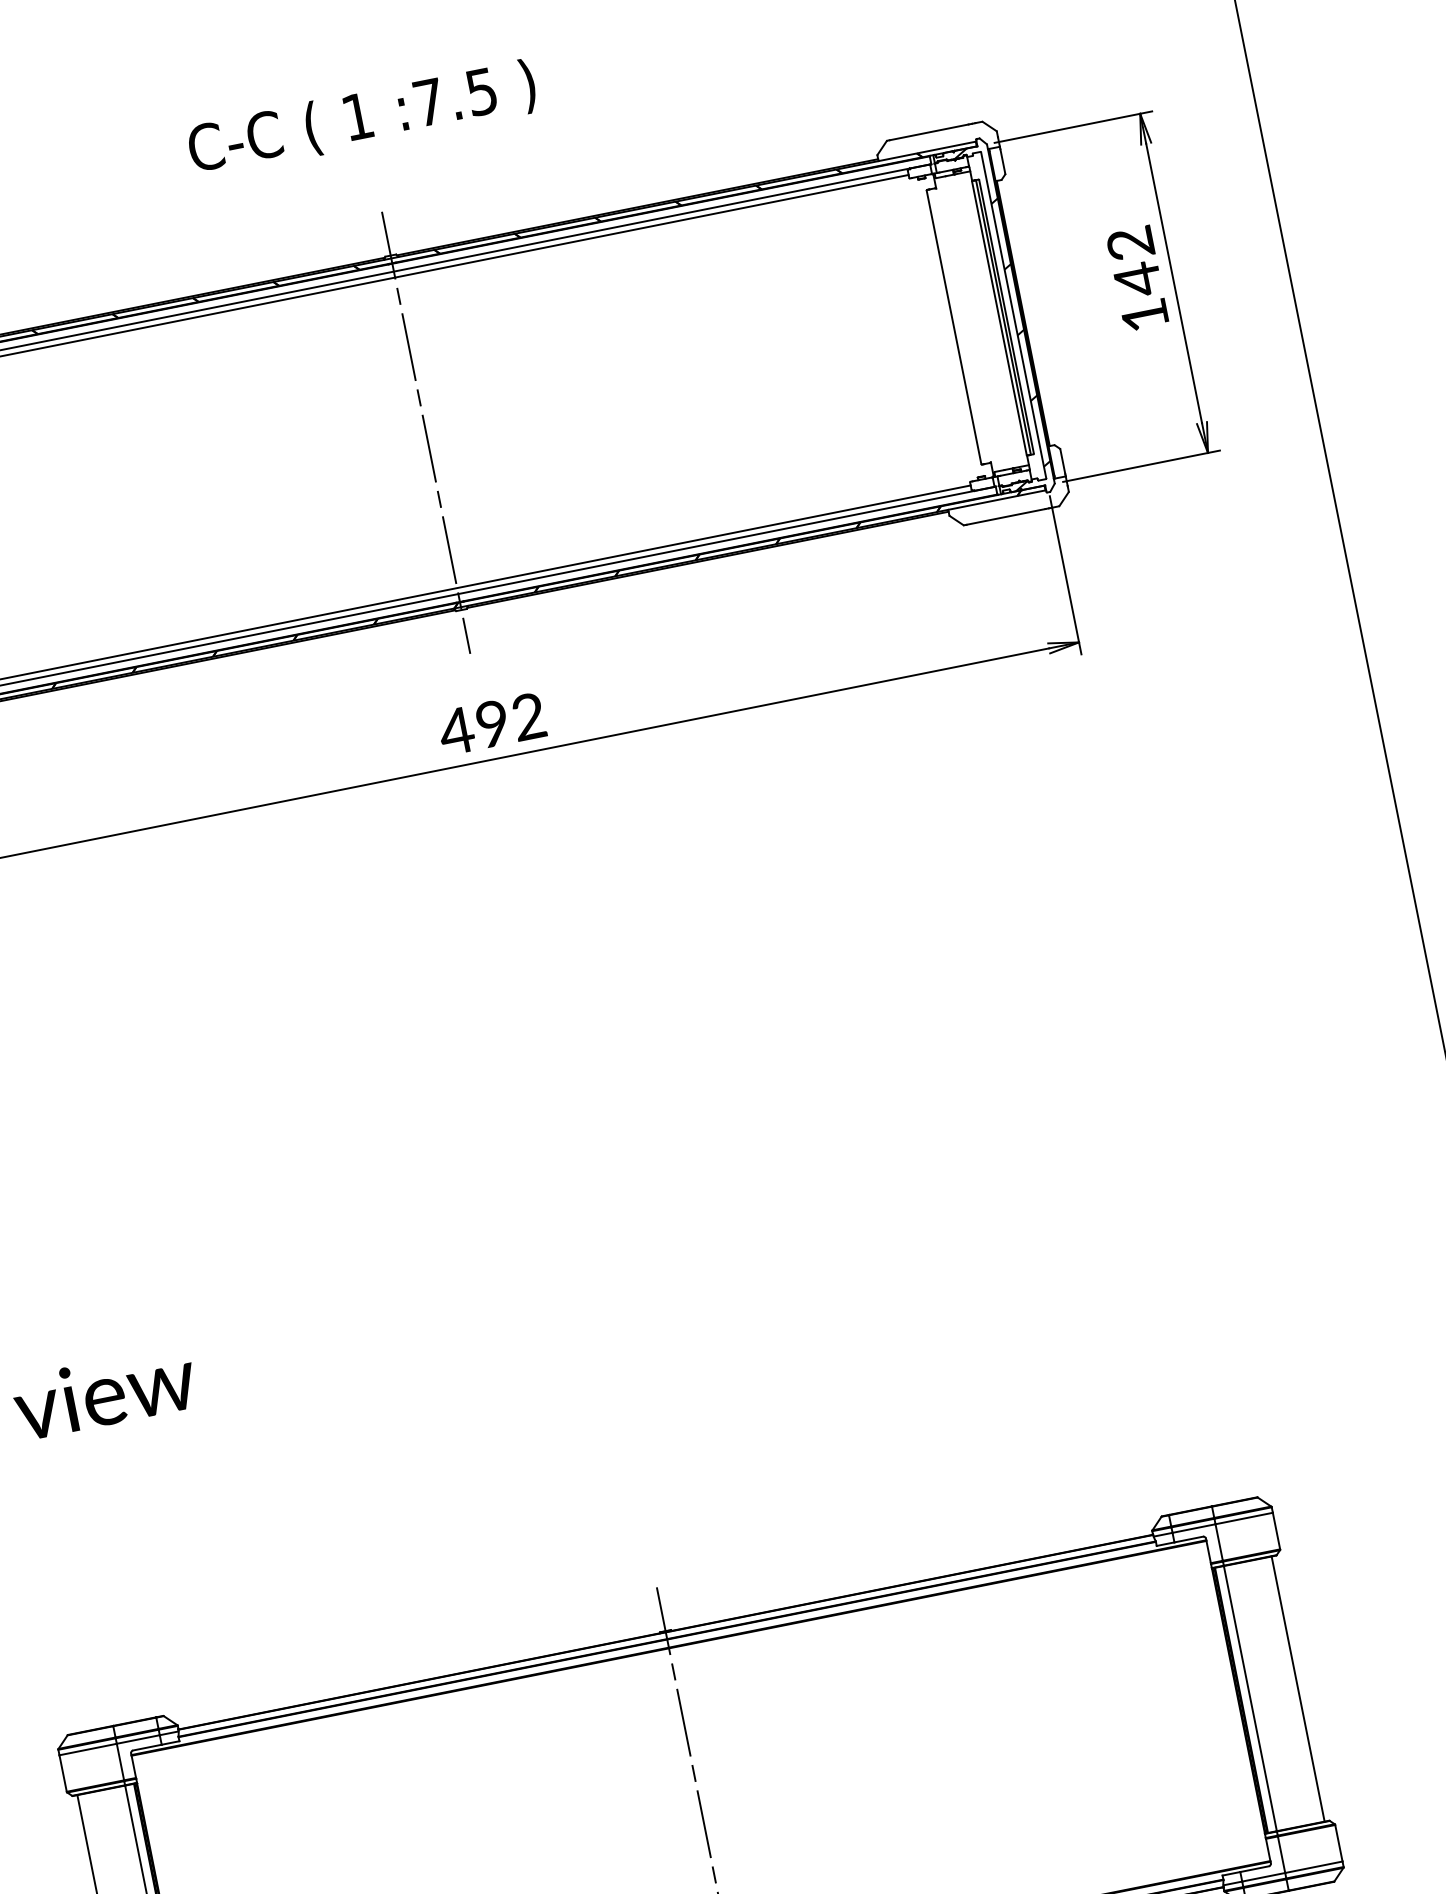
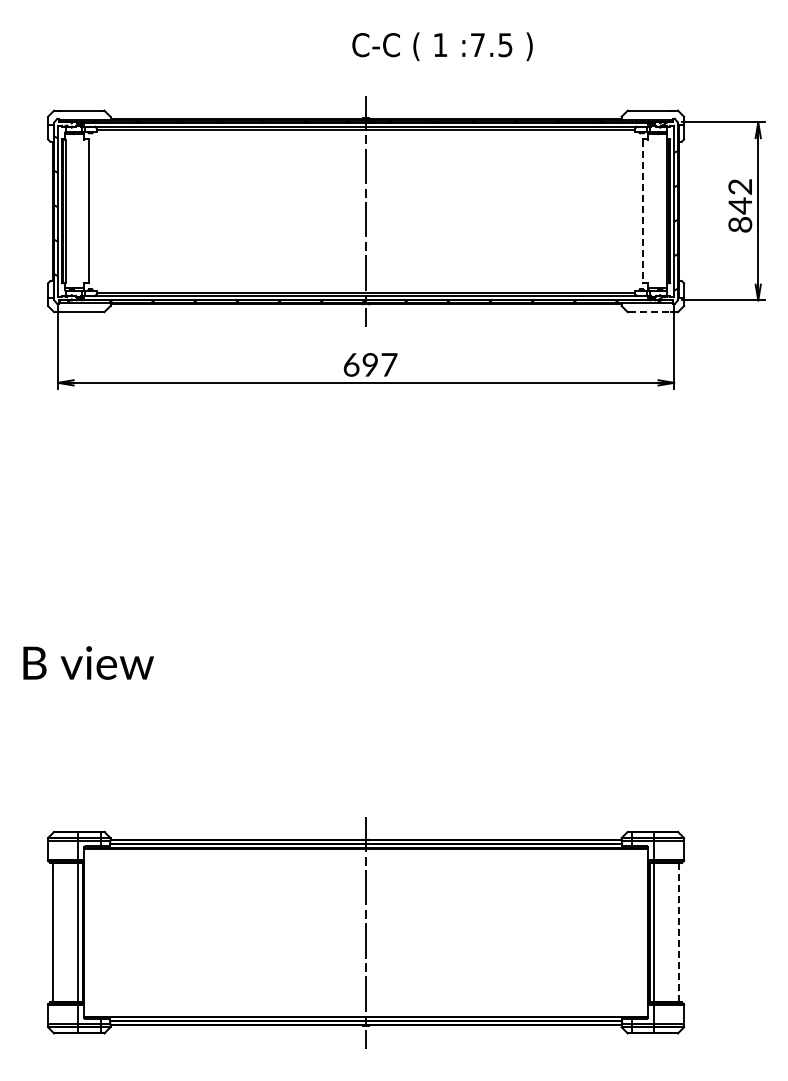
text: (362, 118) -> (442, 46), moved
text: (1145, 315) -> (740, 224), 142 -> 842
line: (953, 327) -> (642, 211), solid -> dashed
line: (1005, 517) -> (649, 312), solid -> dashed
text: (490, 723) -> (369, 364), 492 -> 697
line: (1298, 1688) -> (679, 932), solid -> dashed

